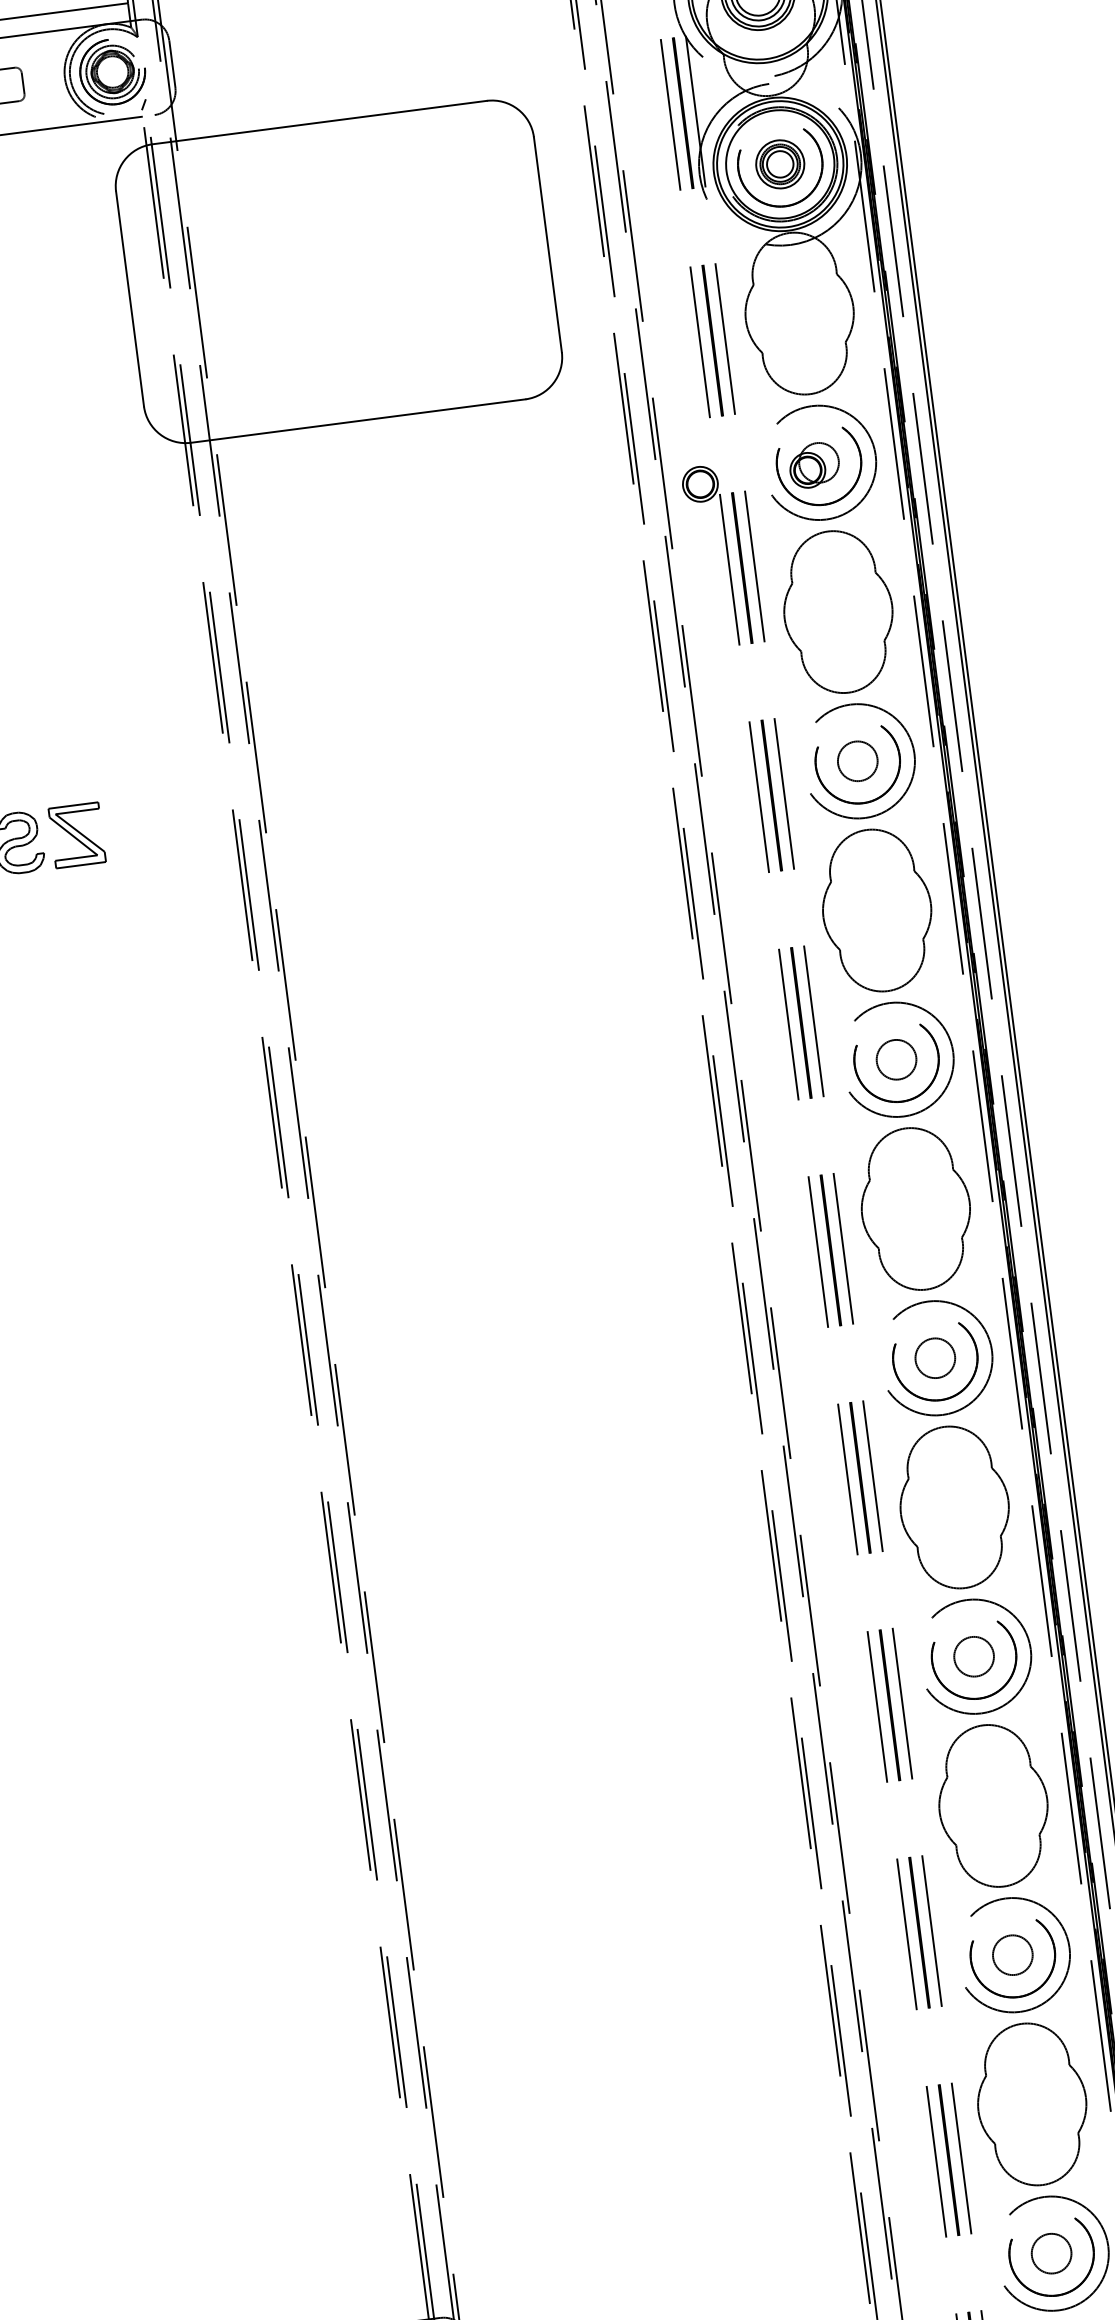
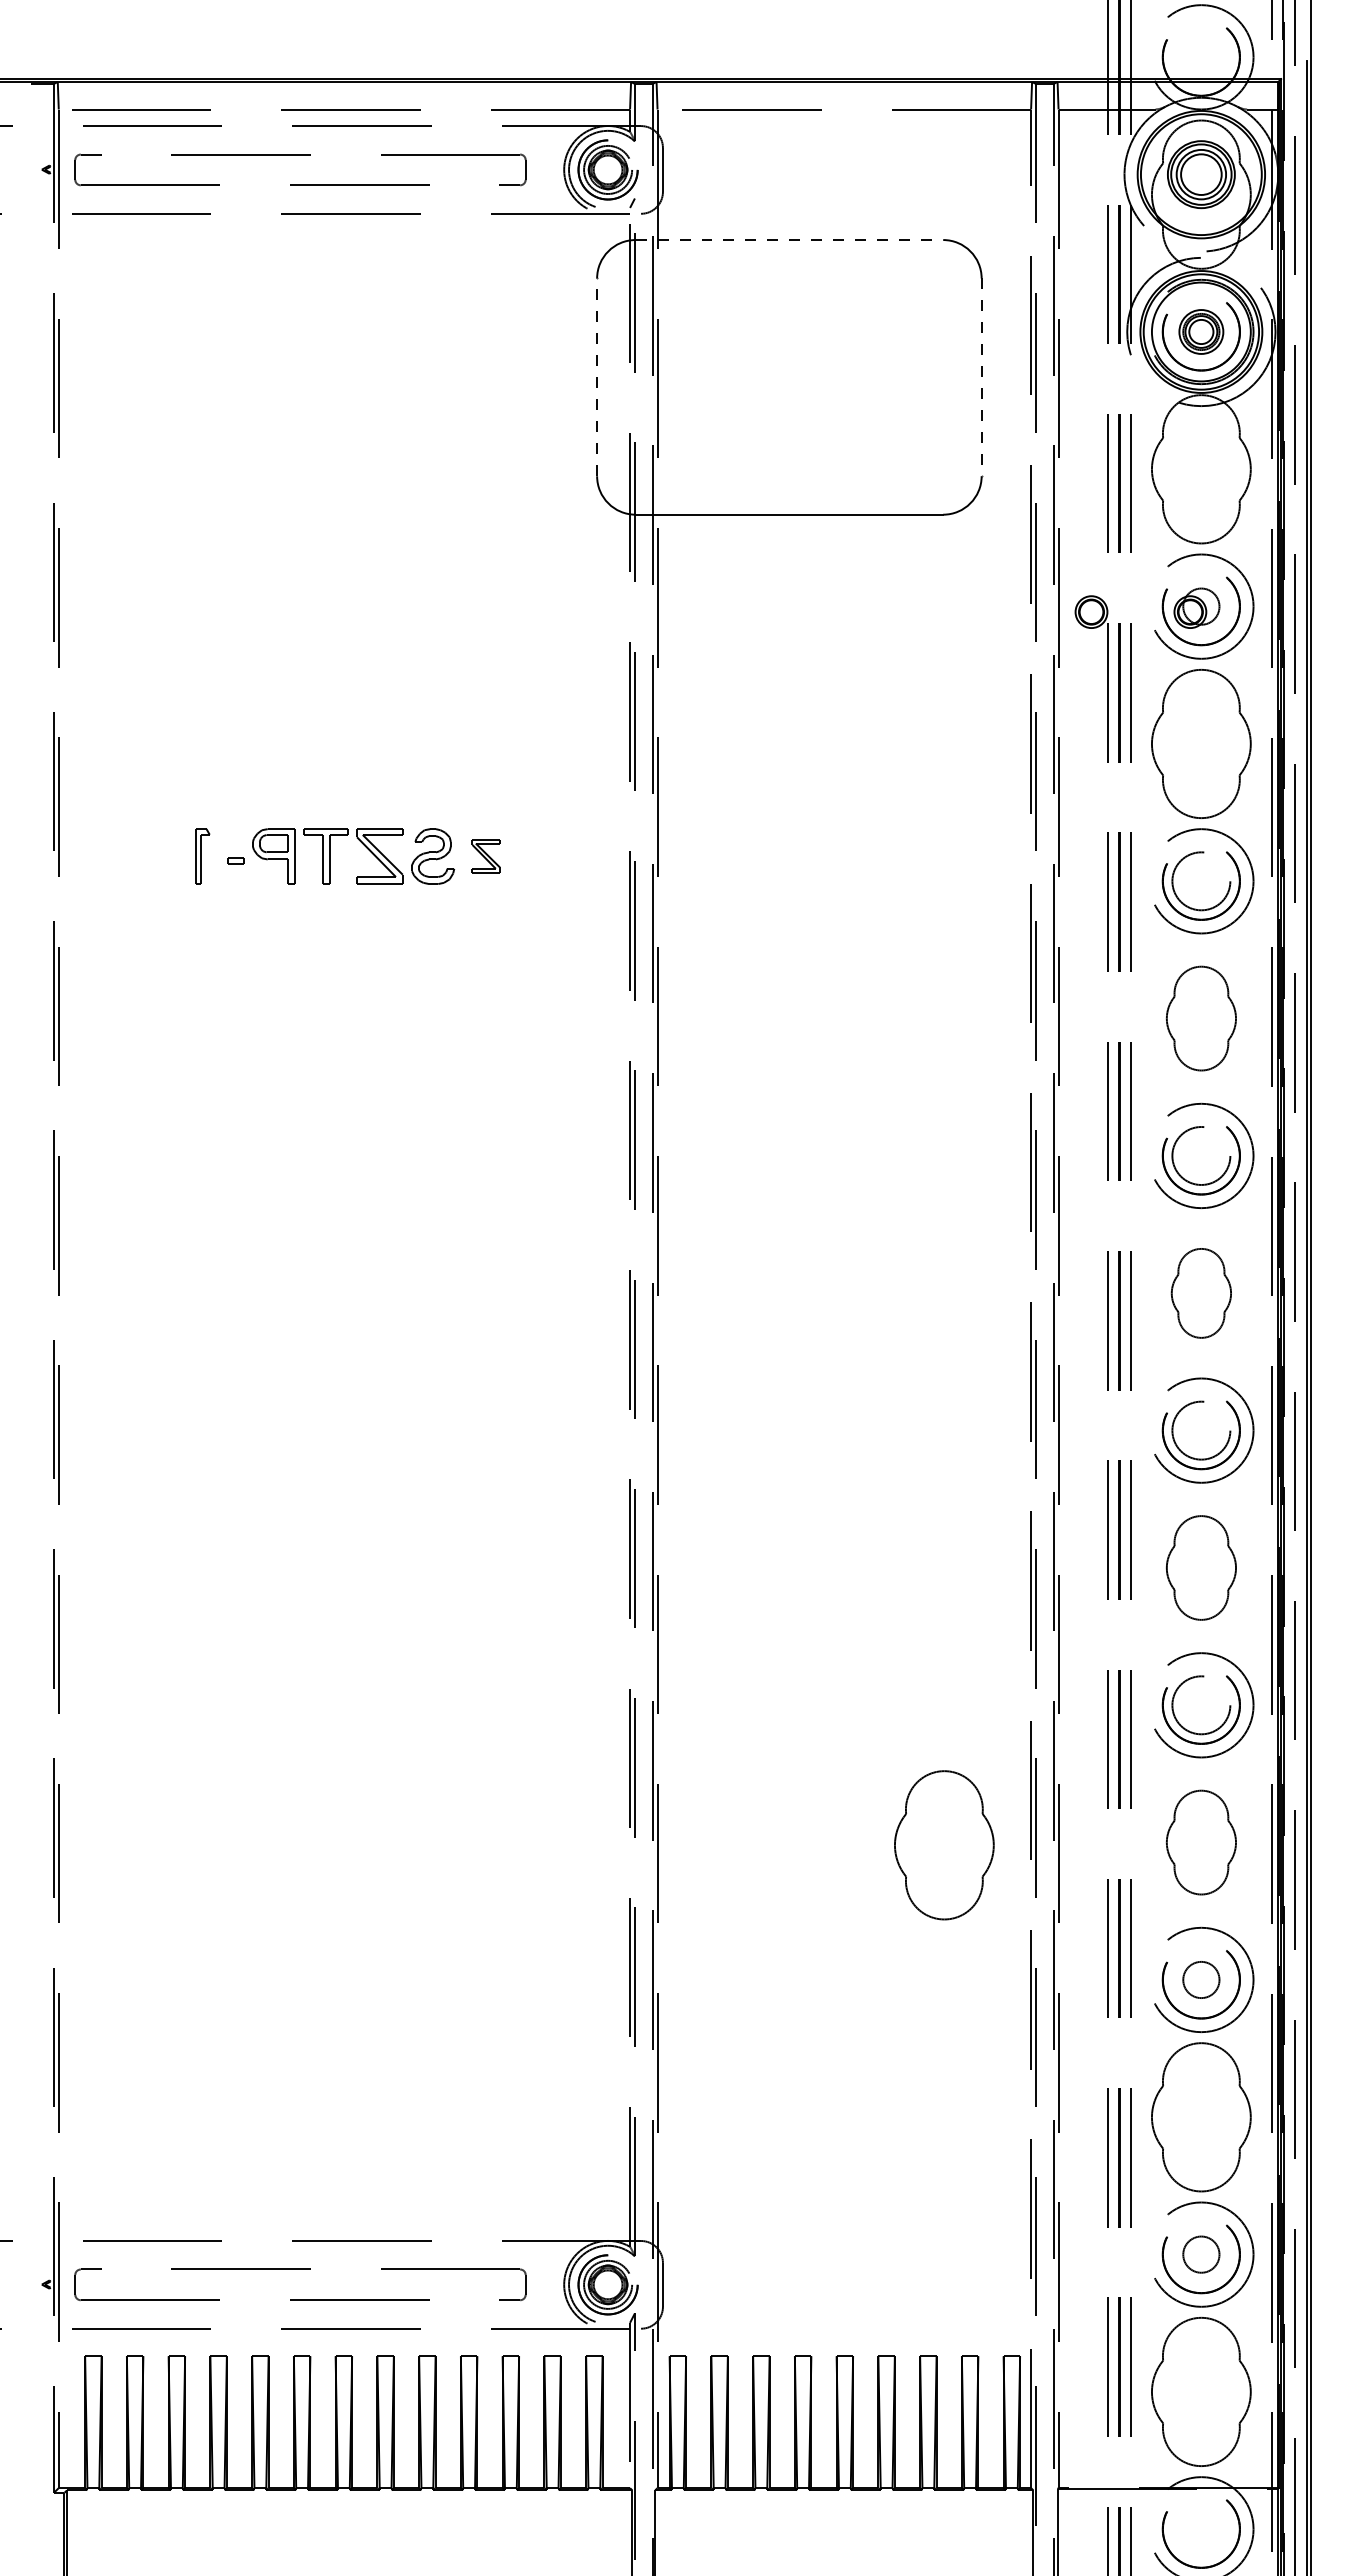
line: (319, 123) -> (789, 240), solid -> dashed
line: (547, 244) -> (981, 377), solid -> dashed
line: (130, 299) -> (597, 377), solid -> dashed
circle: (857, 761) -> (1201, 881), size x1.6
part: (76, 835) -> (485, 856), size x0.6
part: (877, 910) -> (1201, 1018), size x0.7
circle: (896, 1059) -> (1201, 1155), size x1.6
part: (916, 1209) -> (1201, 1293), size x0.6
circle: (935, 1358) -> (1201, 1430), size x1.6
part: (954, 1506) -> (1201, 1567), size x0.7
circle: (974, 1656) -> (1201, 1705), size x1.6
part: (993, 1805) -> (1201, 1842), size x0.7
part: (714, 1845) -> (944, 1845), added

